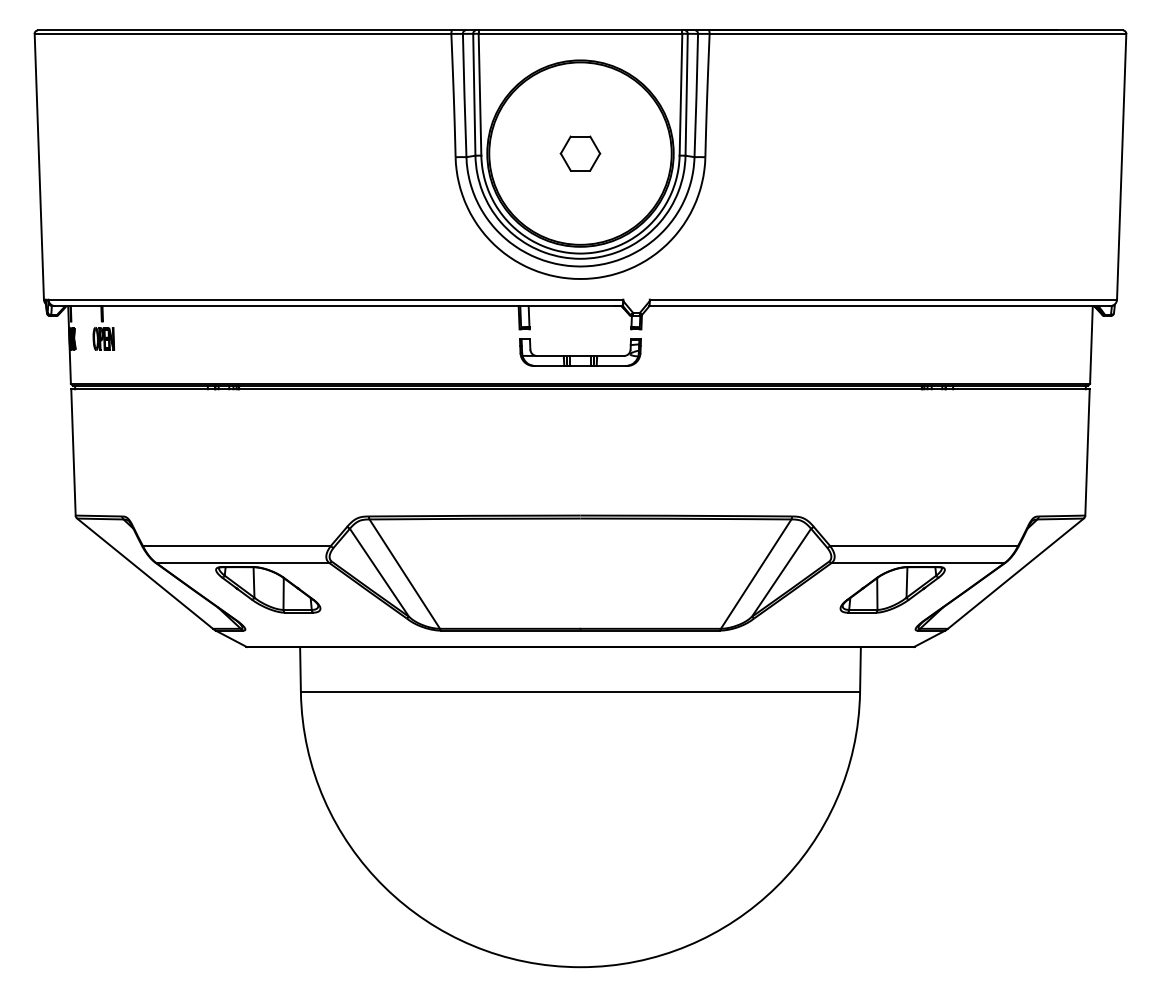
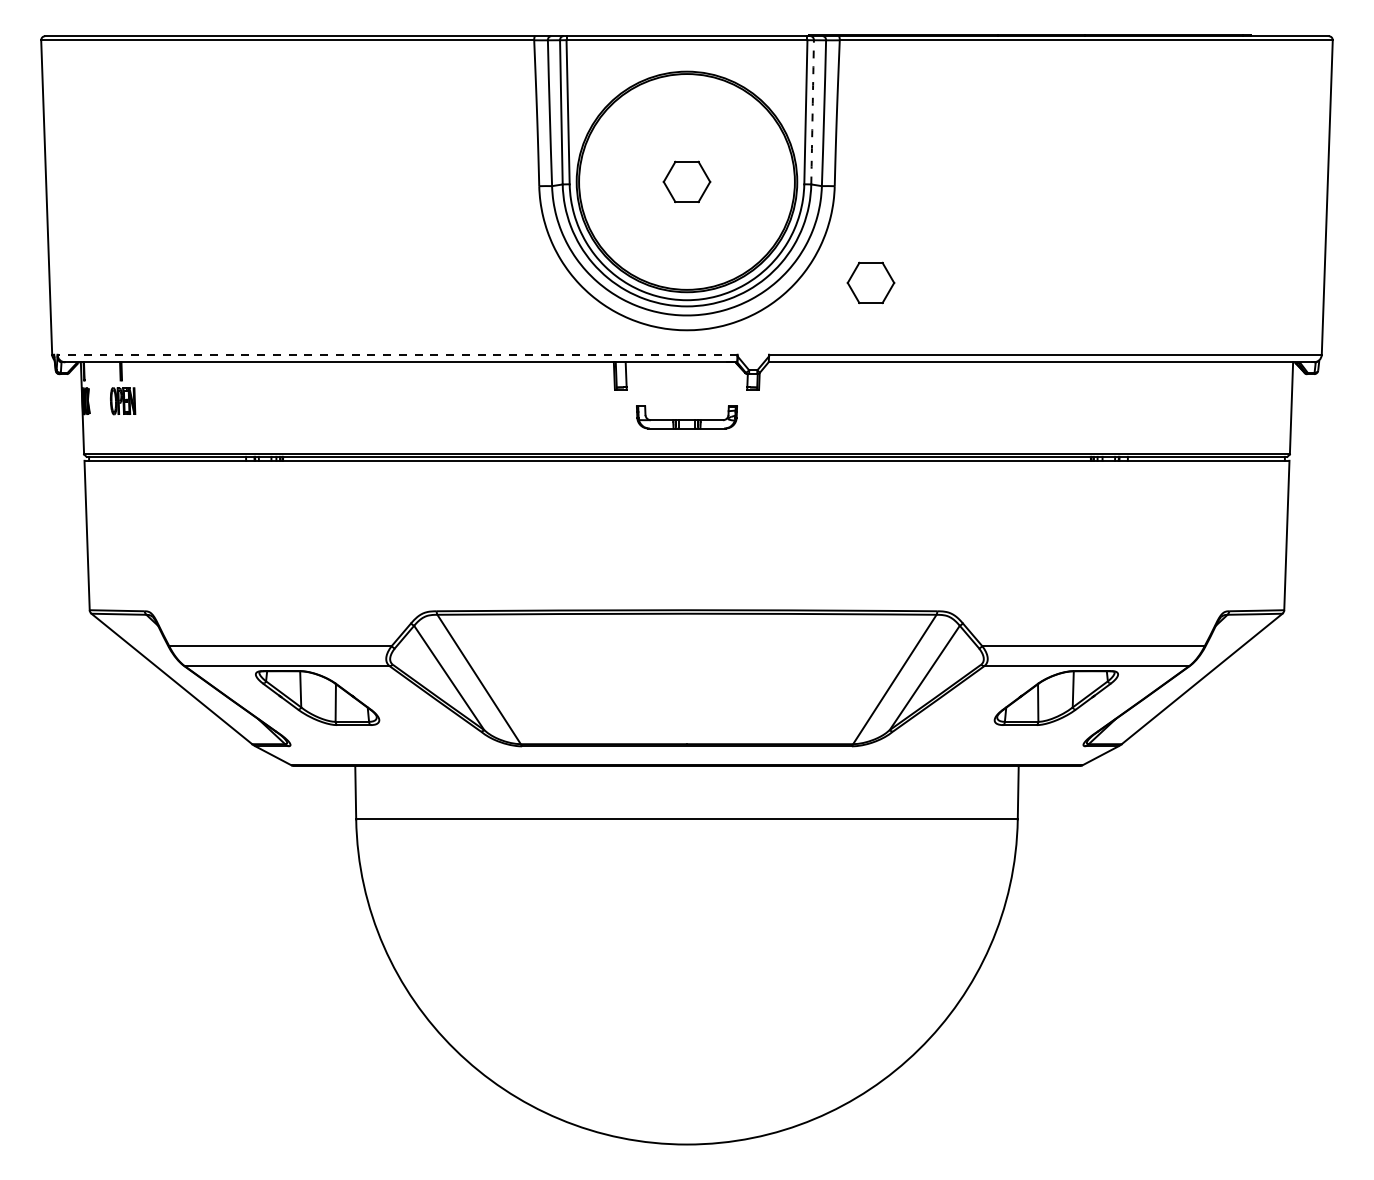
line: (686, 94) -> (812, 112), solid -> dashed
part: (735, 238) -> (870, 282), added
line: (335, 299) -> (397, 354), solid -> dashed
part: (580, 352) -> (686, 417), size x0.7

